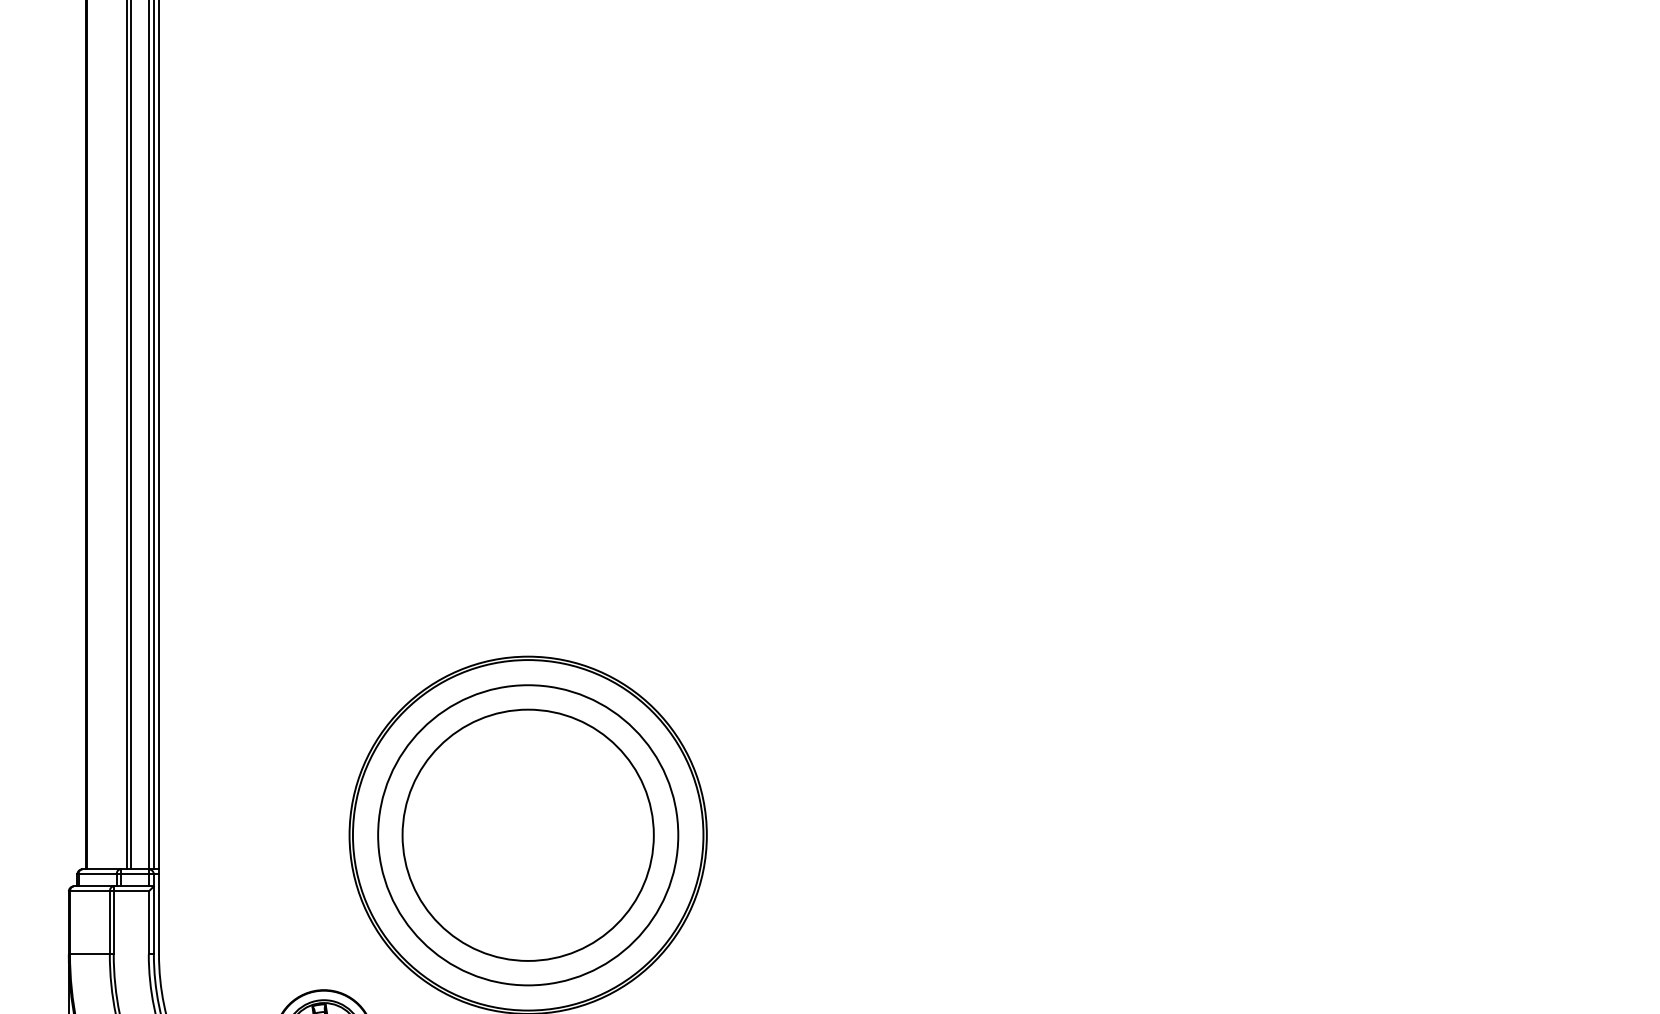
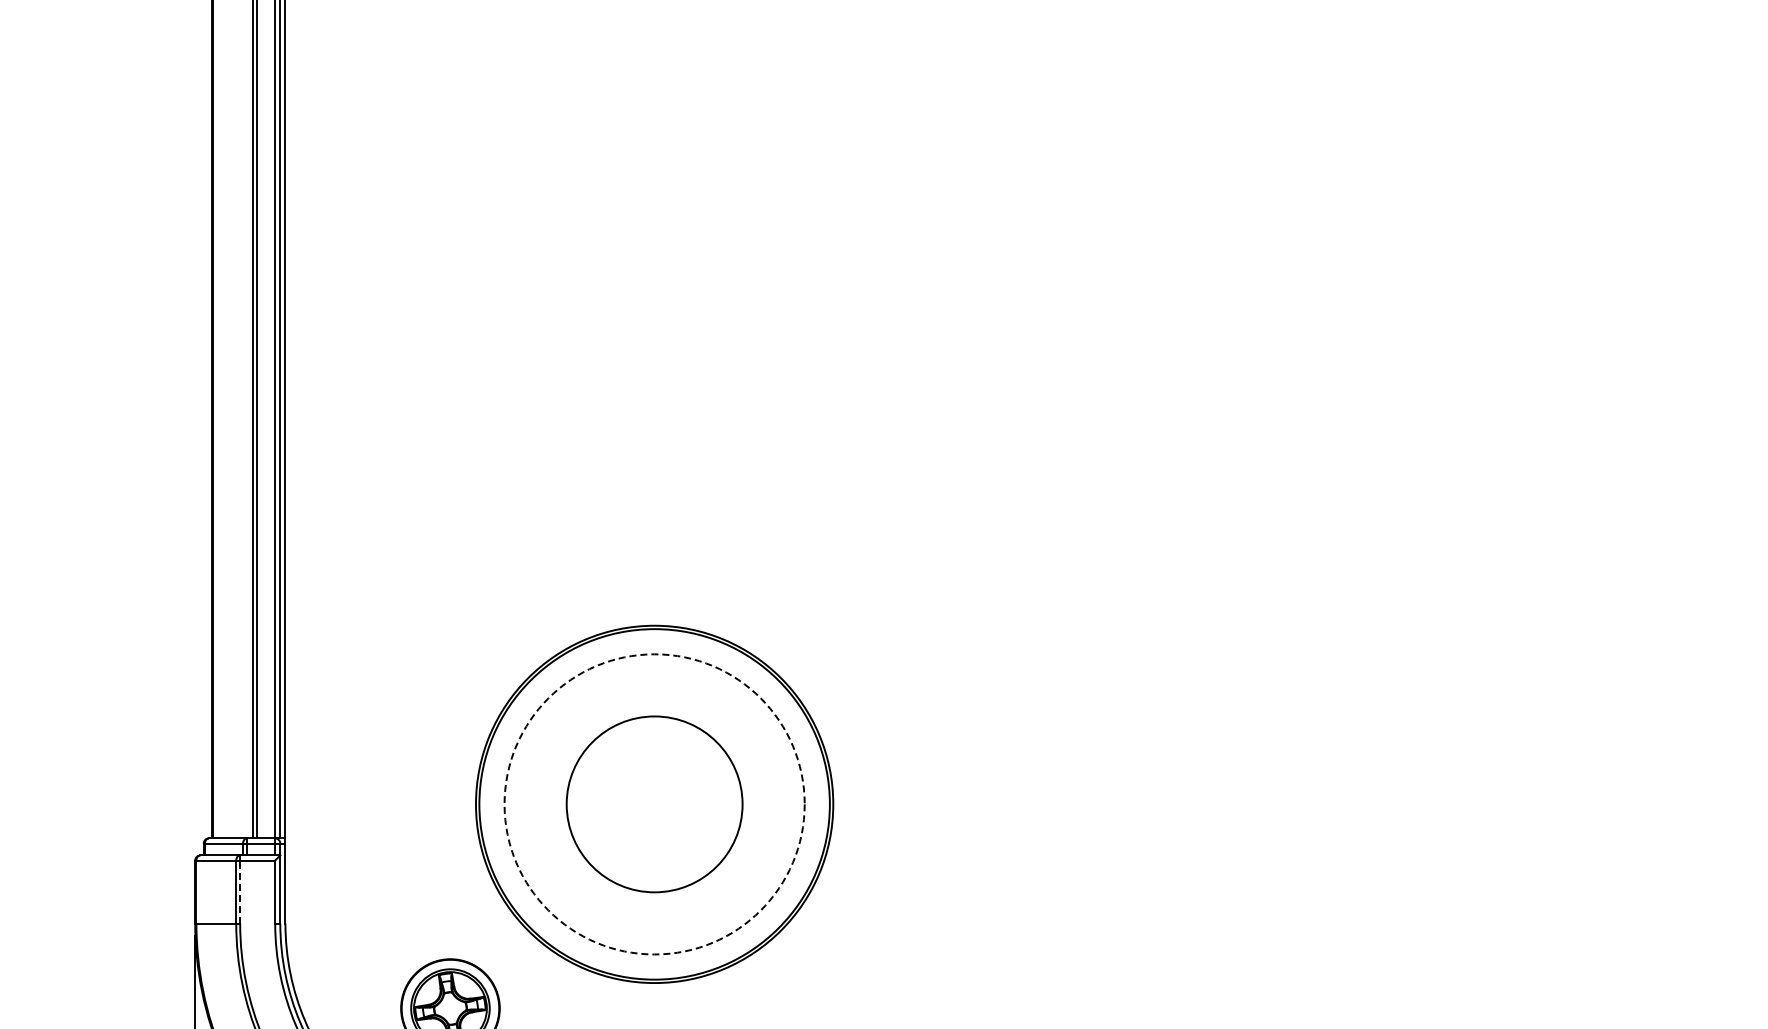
circle: (528, 835) -> (654, 804), size x0.7
circle: (528, 835) -> (654, 804), solid -> dashed
line: (114, 922) -> (240, 891), solid -> dashed

